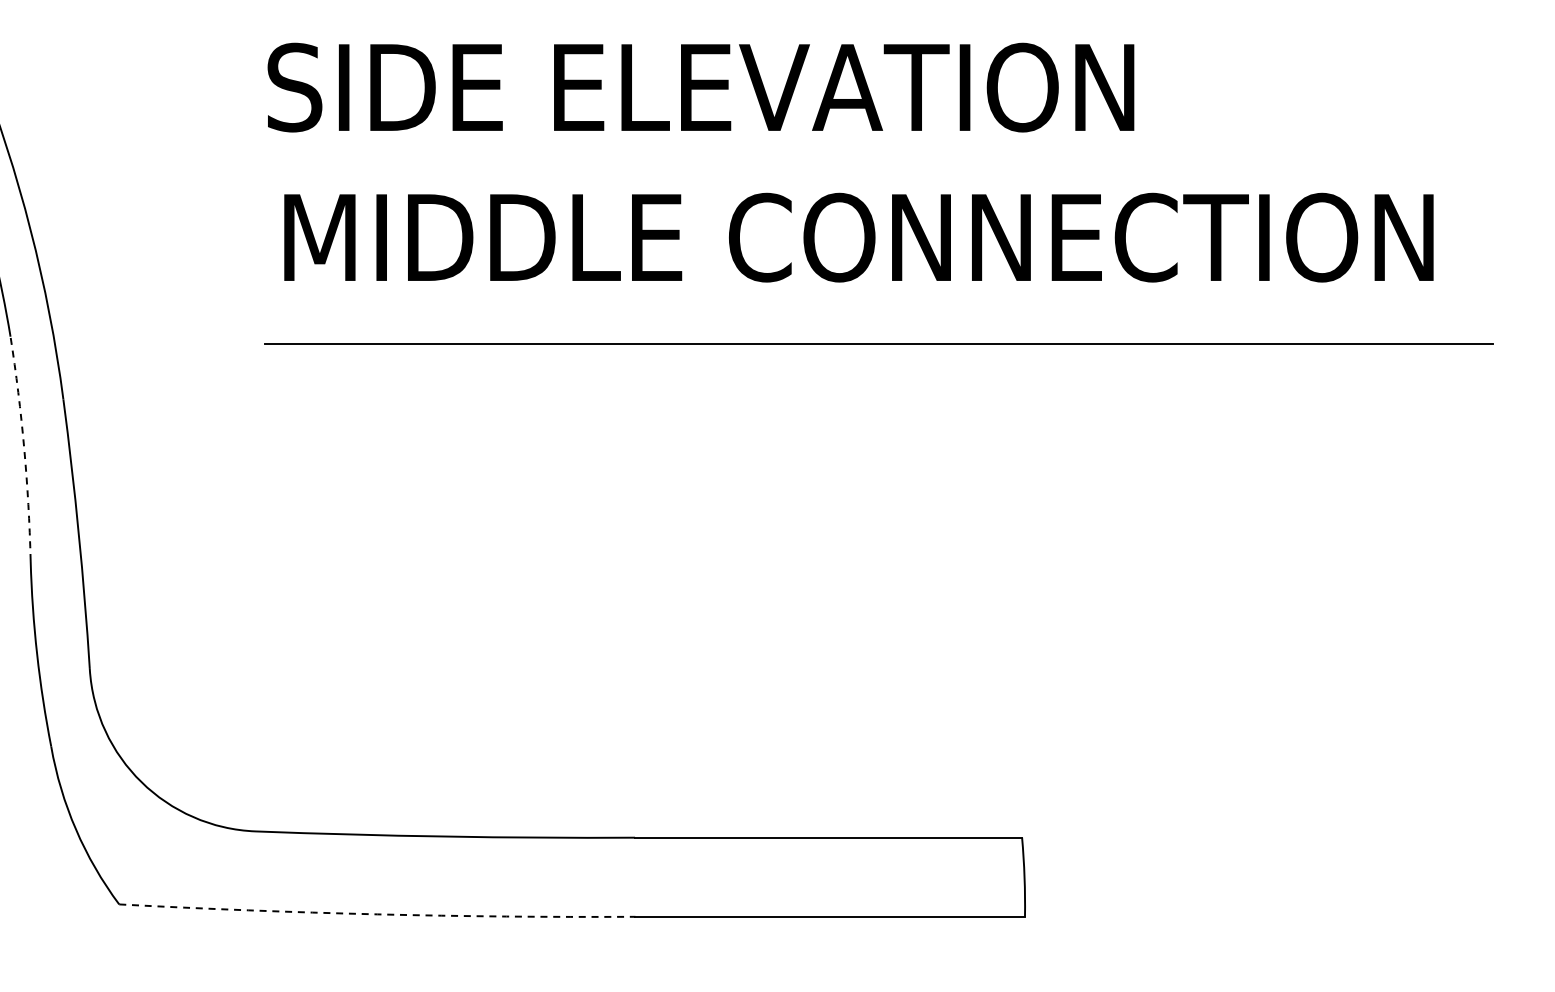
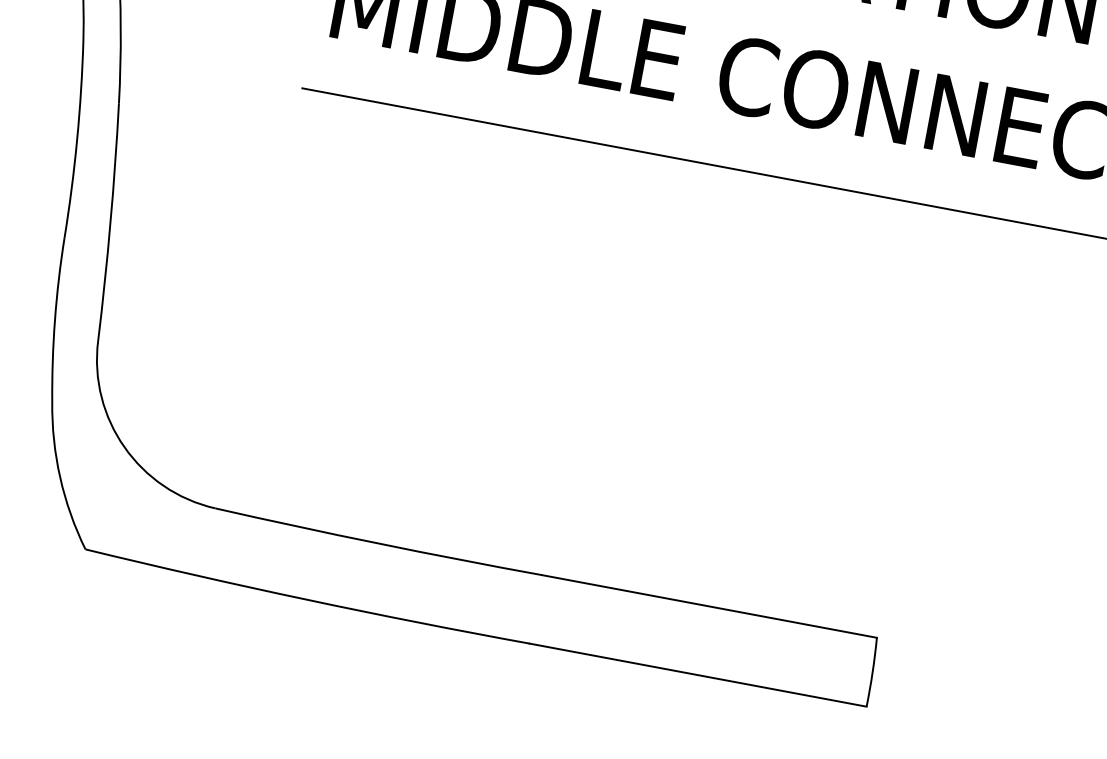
arc: (24, 448) -> (77, 139), dashed -> solid
arc: (377, 914) -> (307, 599), dashed -> solid

